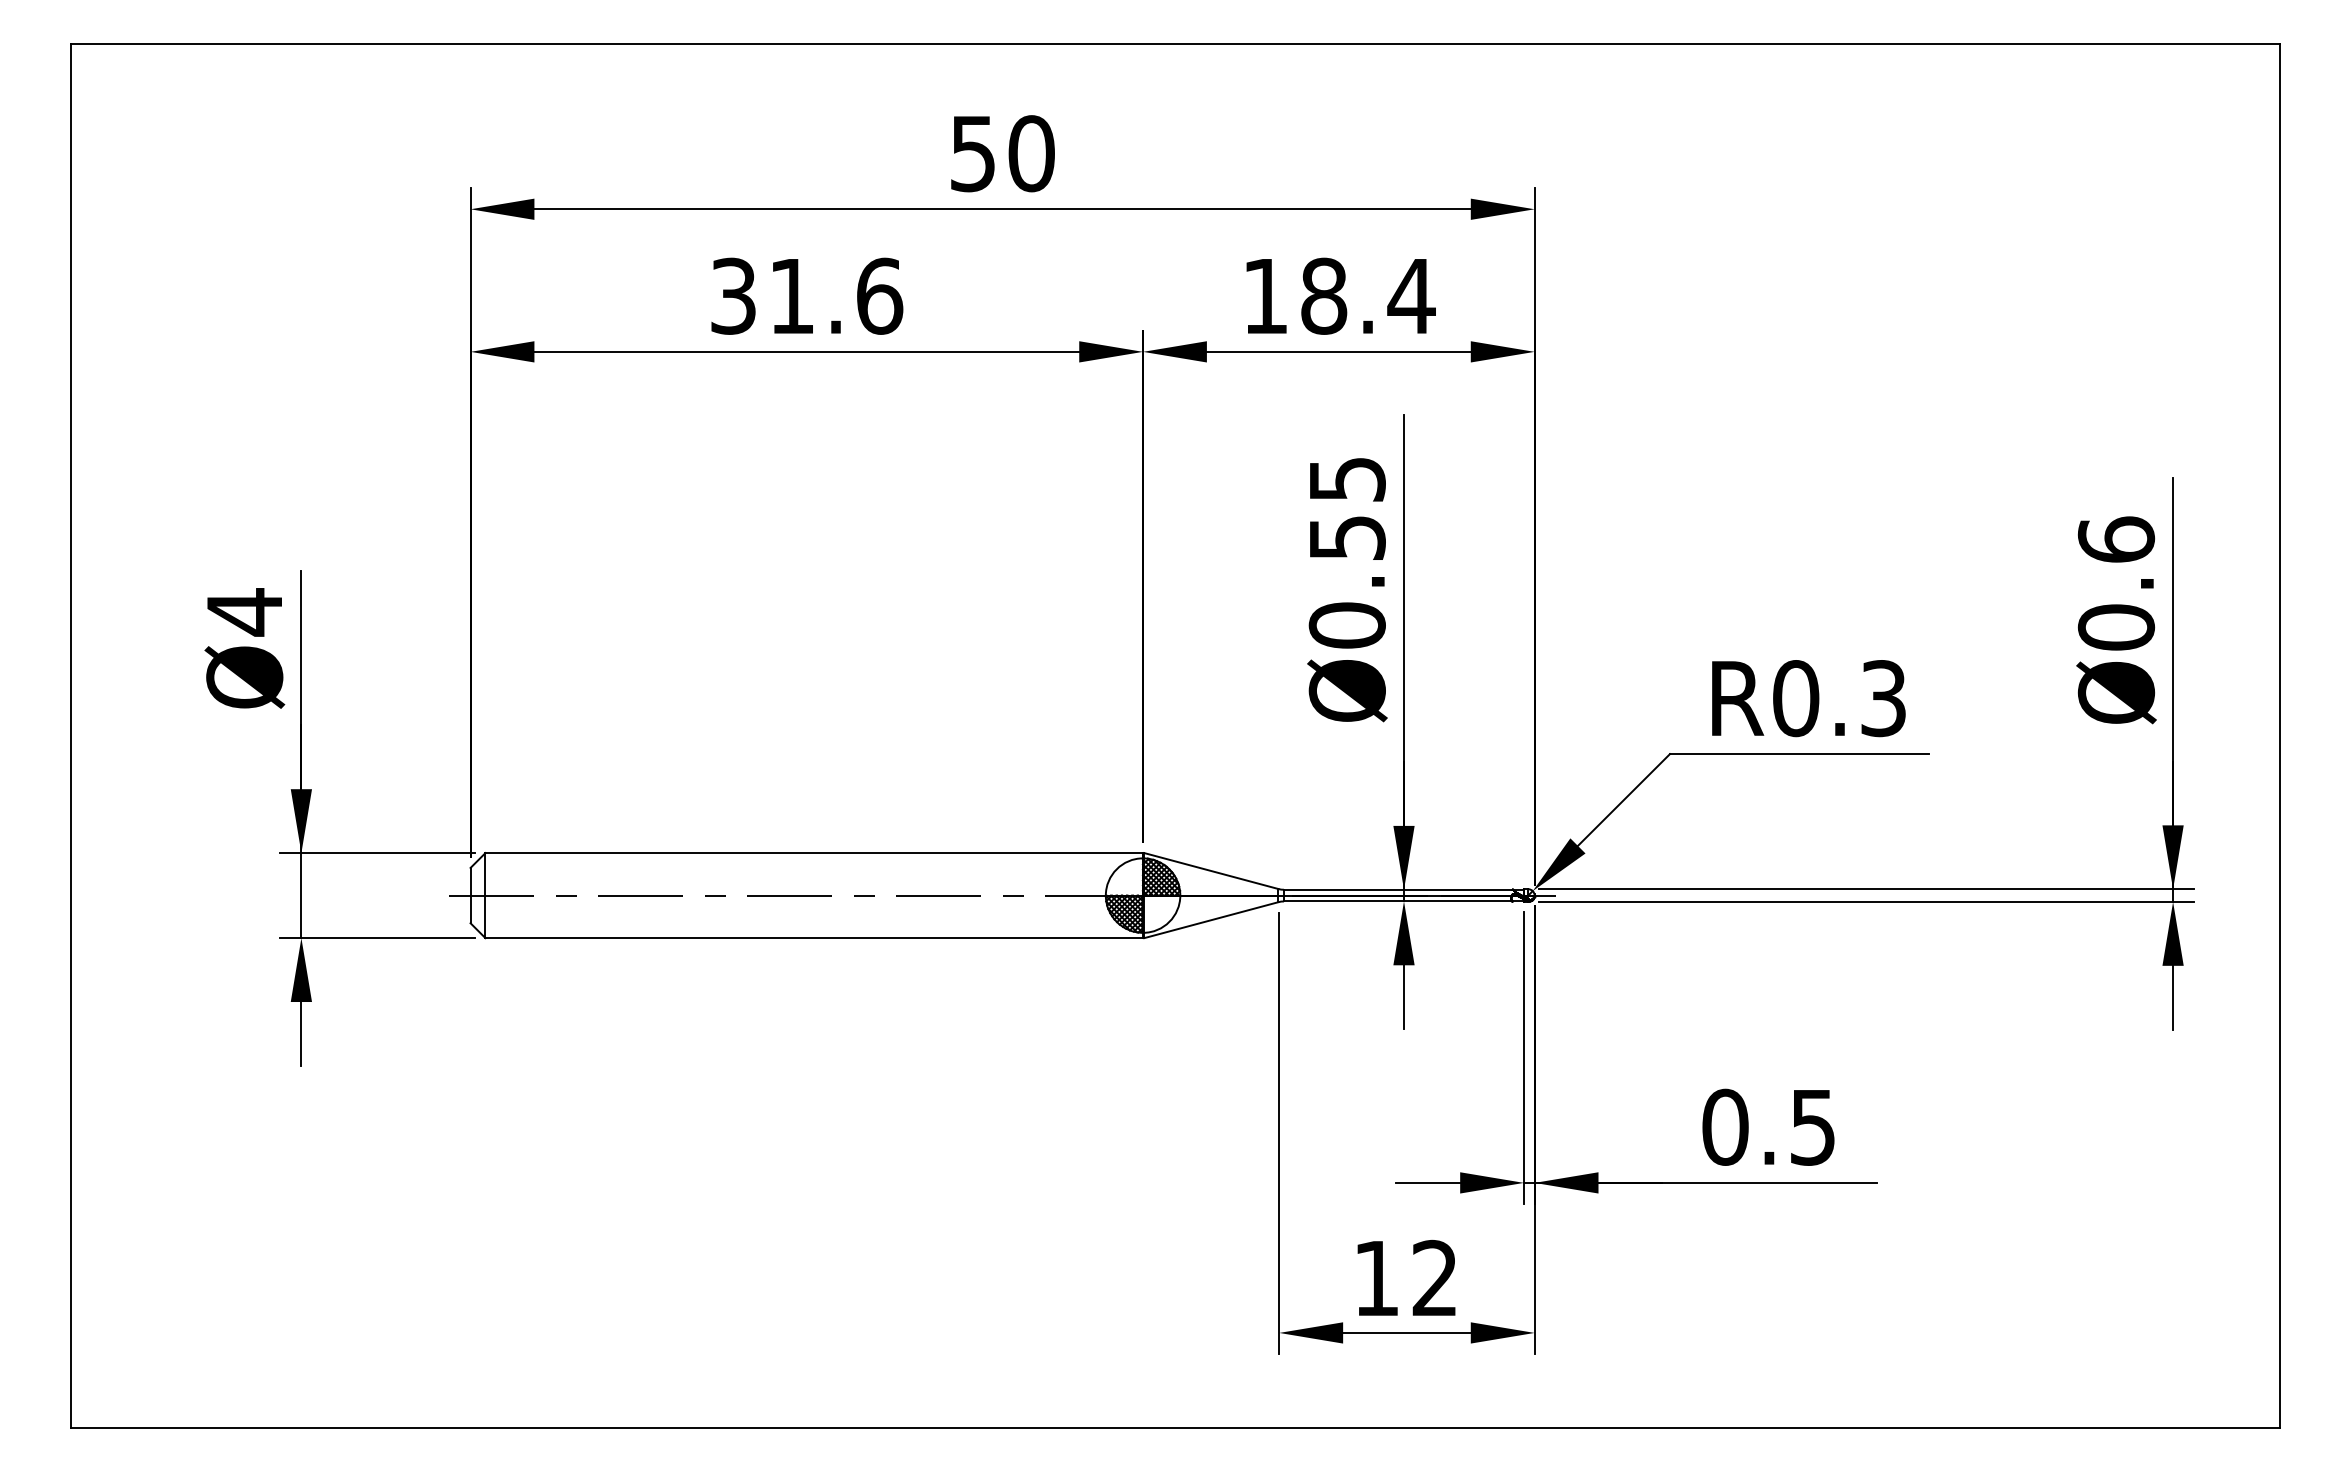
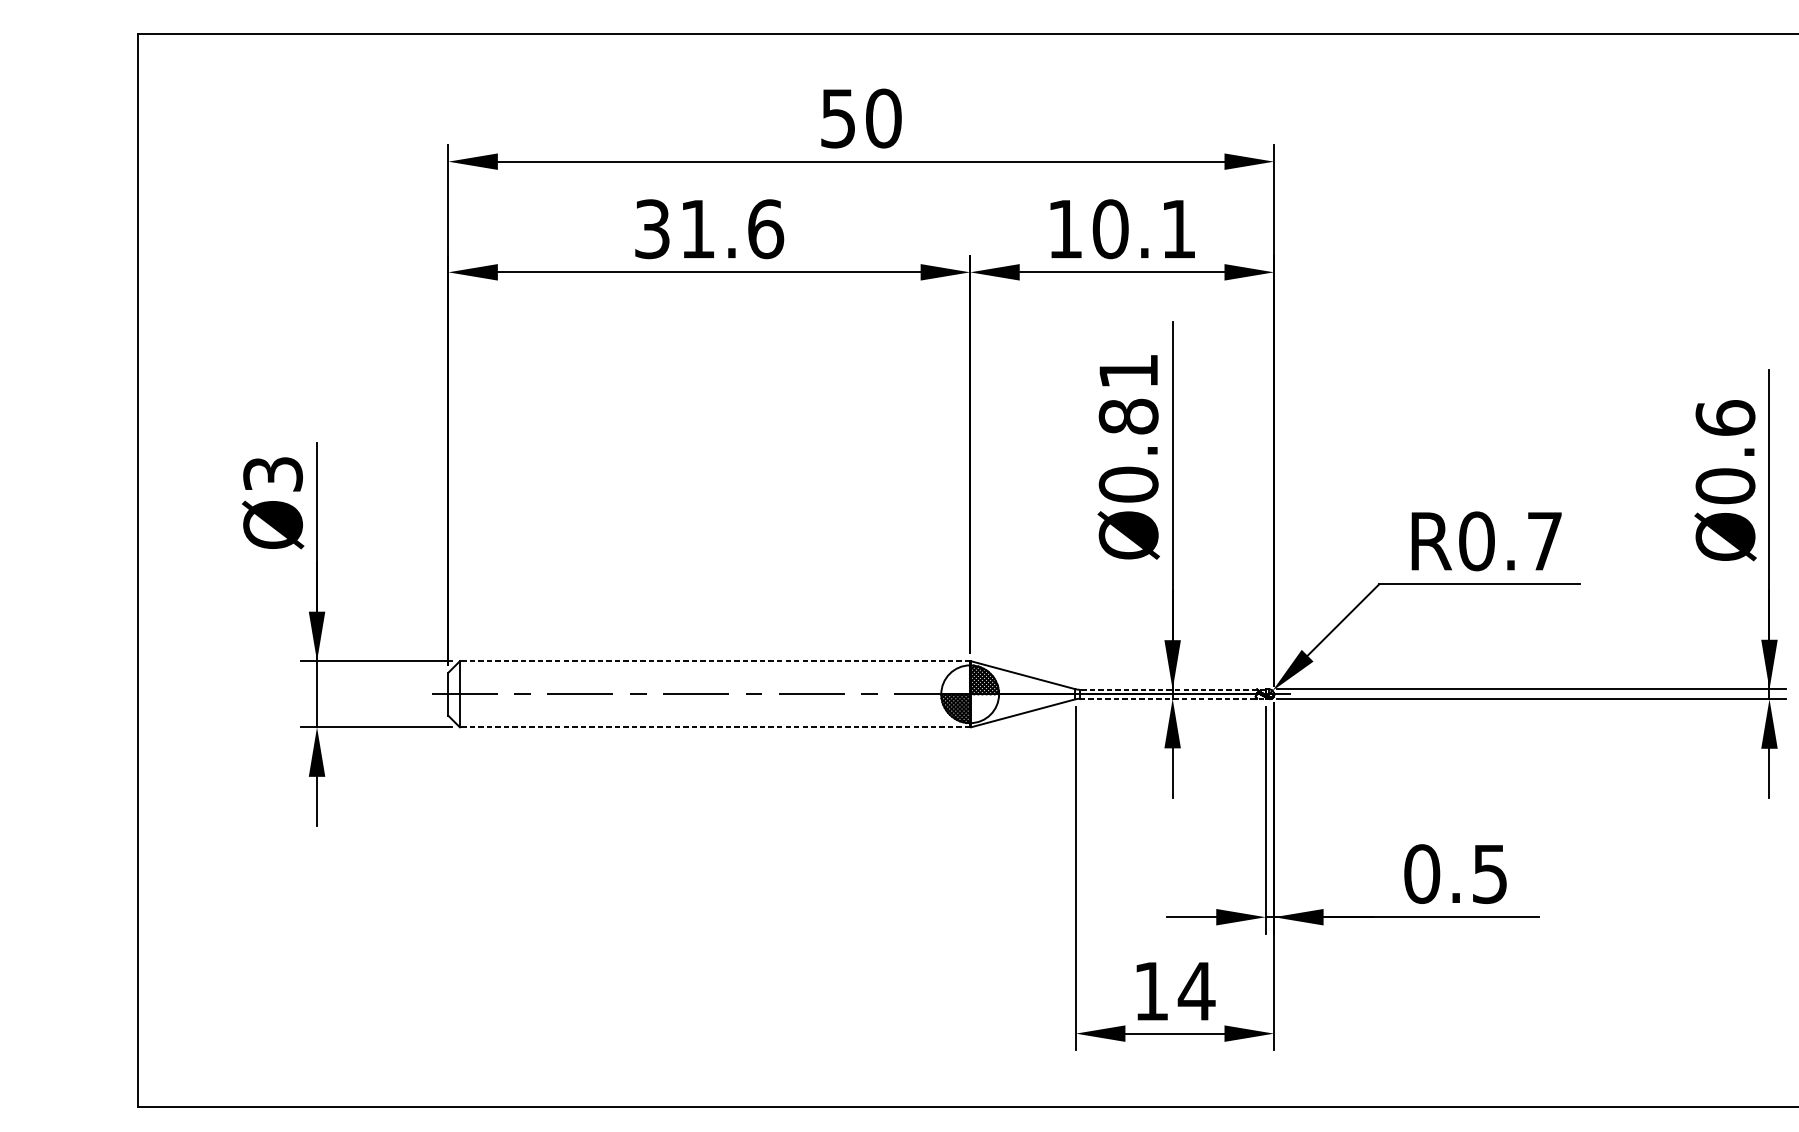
text: (1368, 296) -> (1145, 229), 18.4 -> 10.1
text: (1346, 509) -> (1128, 394), Ø0.55 -> Ø0.81
text: (244, 612) -> (272, 474), Ø4 -> Ø3
text: (1883, 698) -> (1544, 541), R0.3 -> R0.7
line: (814, 853) -> (715, 661), solid -> dashed
line: (1403, 889) -> (1172, 689), solid -> dashed
line: (1404, 901) -> (1173, 698), solid -> dashed
line: (814, 938) -> (715, 727), solid -> dashed
text: (1434, 1277) -> (1196, 990), 12 -> 14

